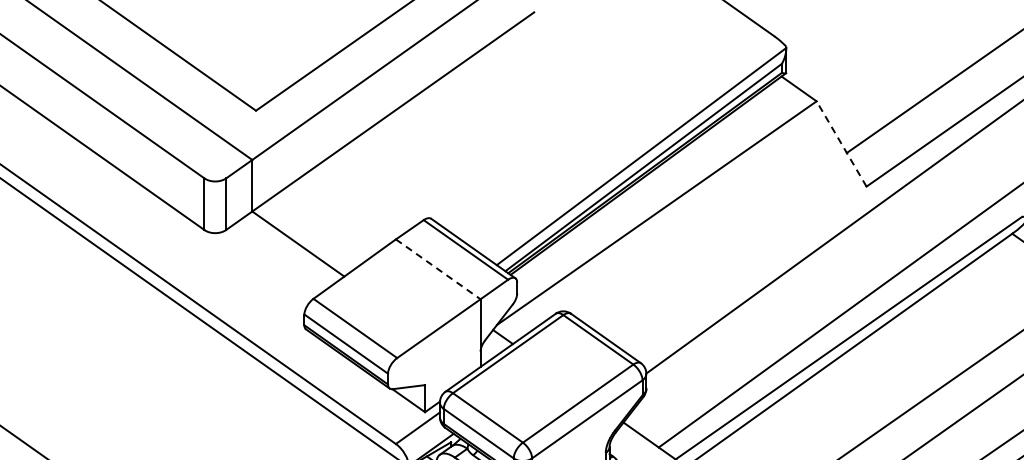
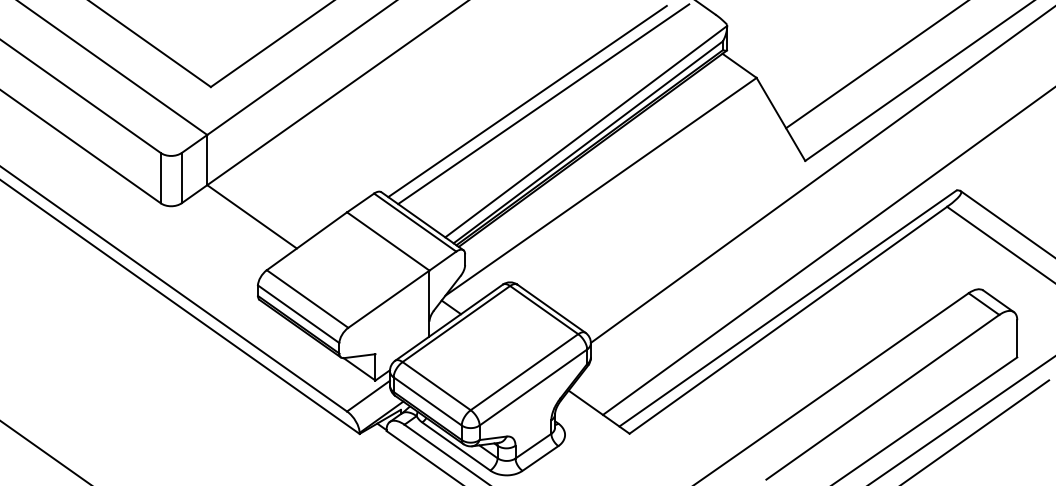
line: (581, 125) -> (527, 101), added
line: (597, 128) -> (543, 104), added
line: (841, 144) -> (780, 119), dashed -> solid
line: (438, 269) -> (388, 241), dashed -> solid

